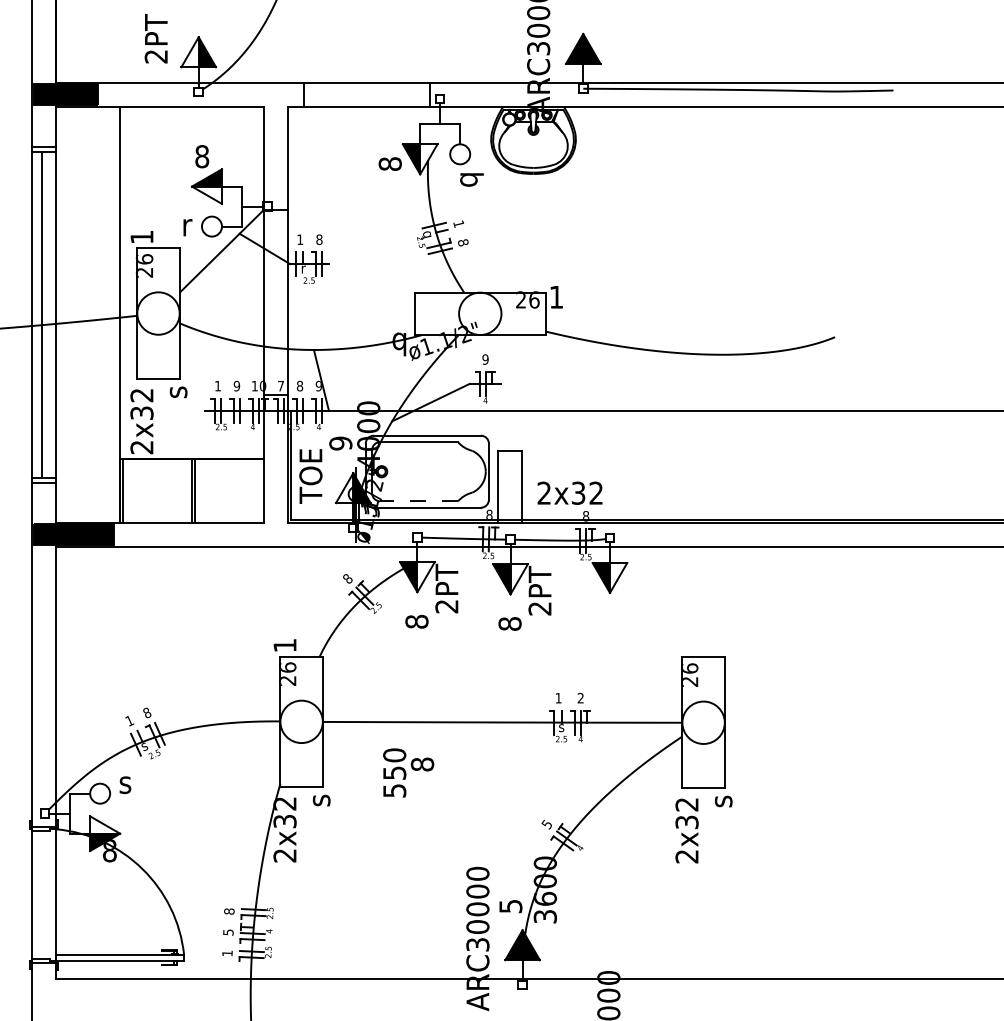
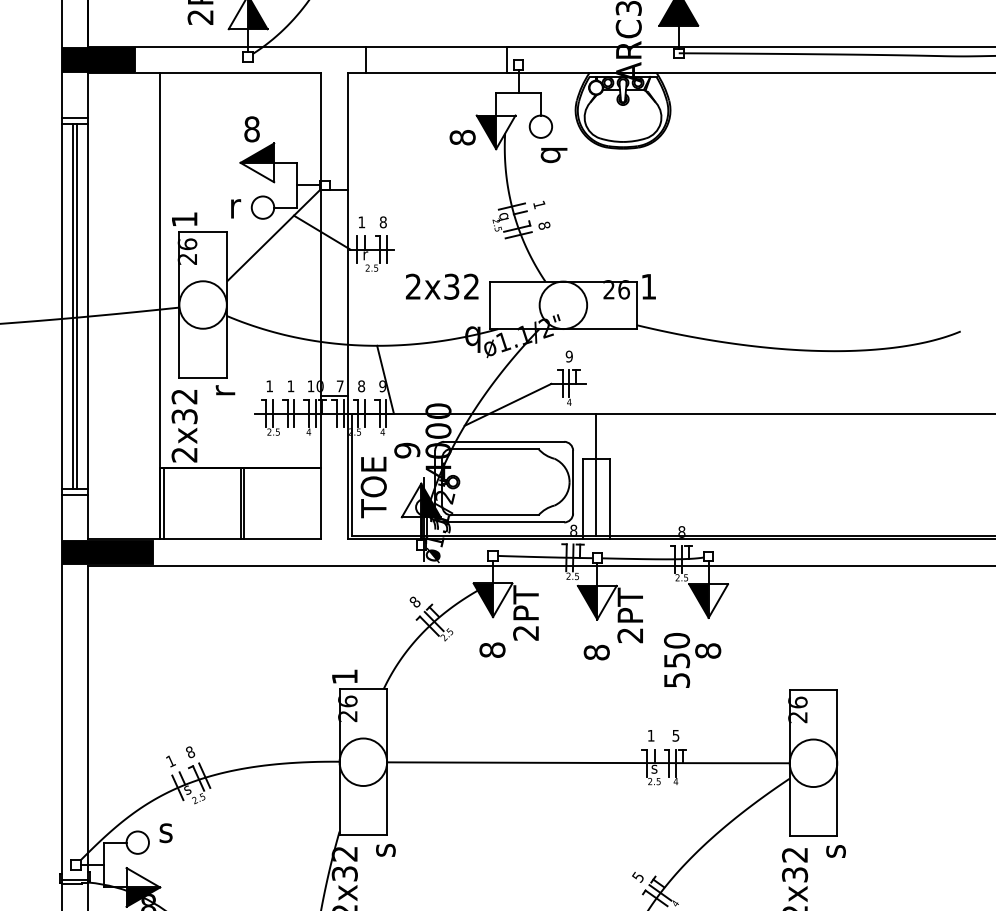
line: (45, 314) -> (76, 306), added
text: (236, 385) -> (290, 385), 9 -> 1
text: (178, 391) -> (225, 392), s -> r
line: (509, 464) -> (596, 474), added
text: (569, 492) -> (441, 285), moved
line: (419, 501) -> (495, 515), dashed -> solid
text: (580, 697) -> (675, 734), 2 -> 5
text: (408, 772) -> (692, 659), moved

